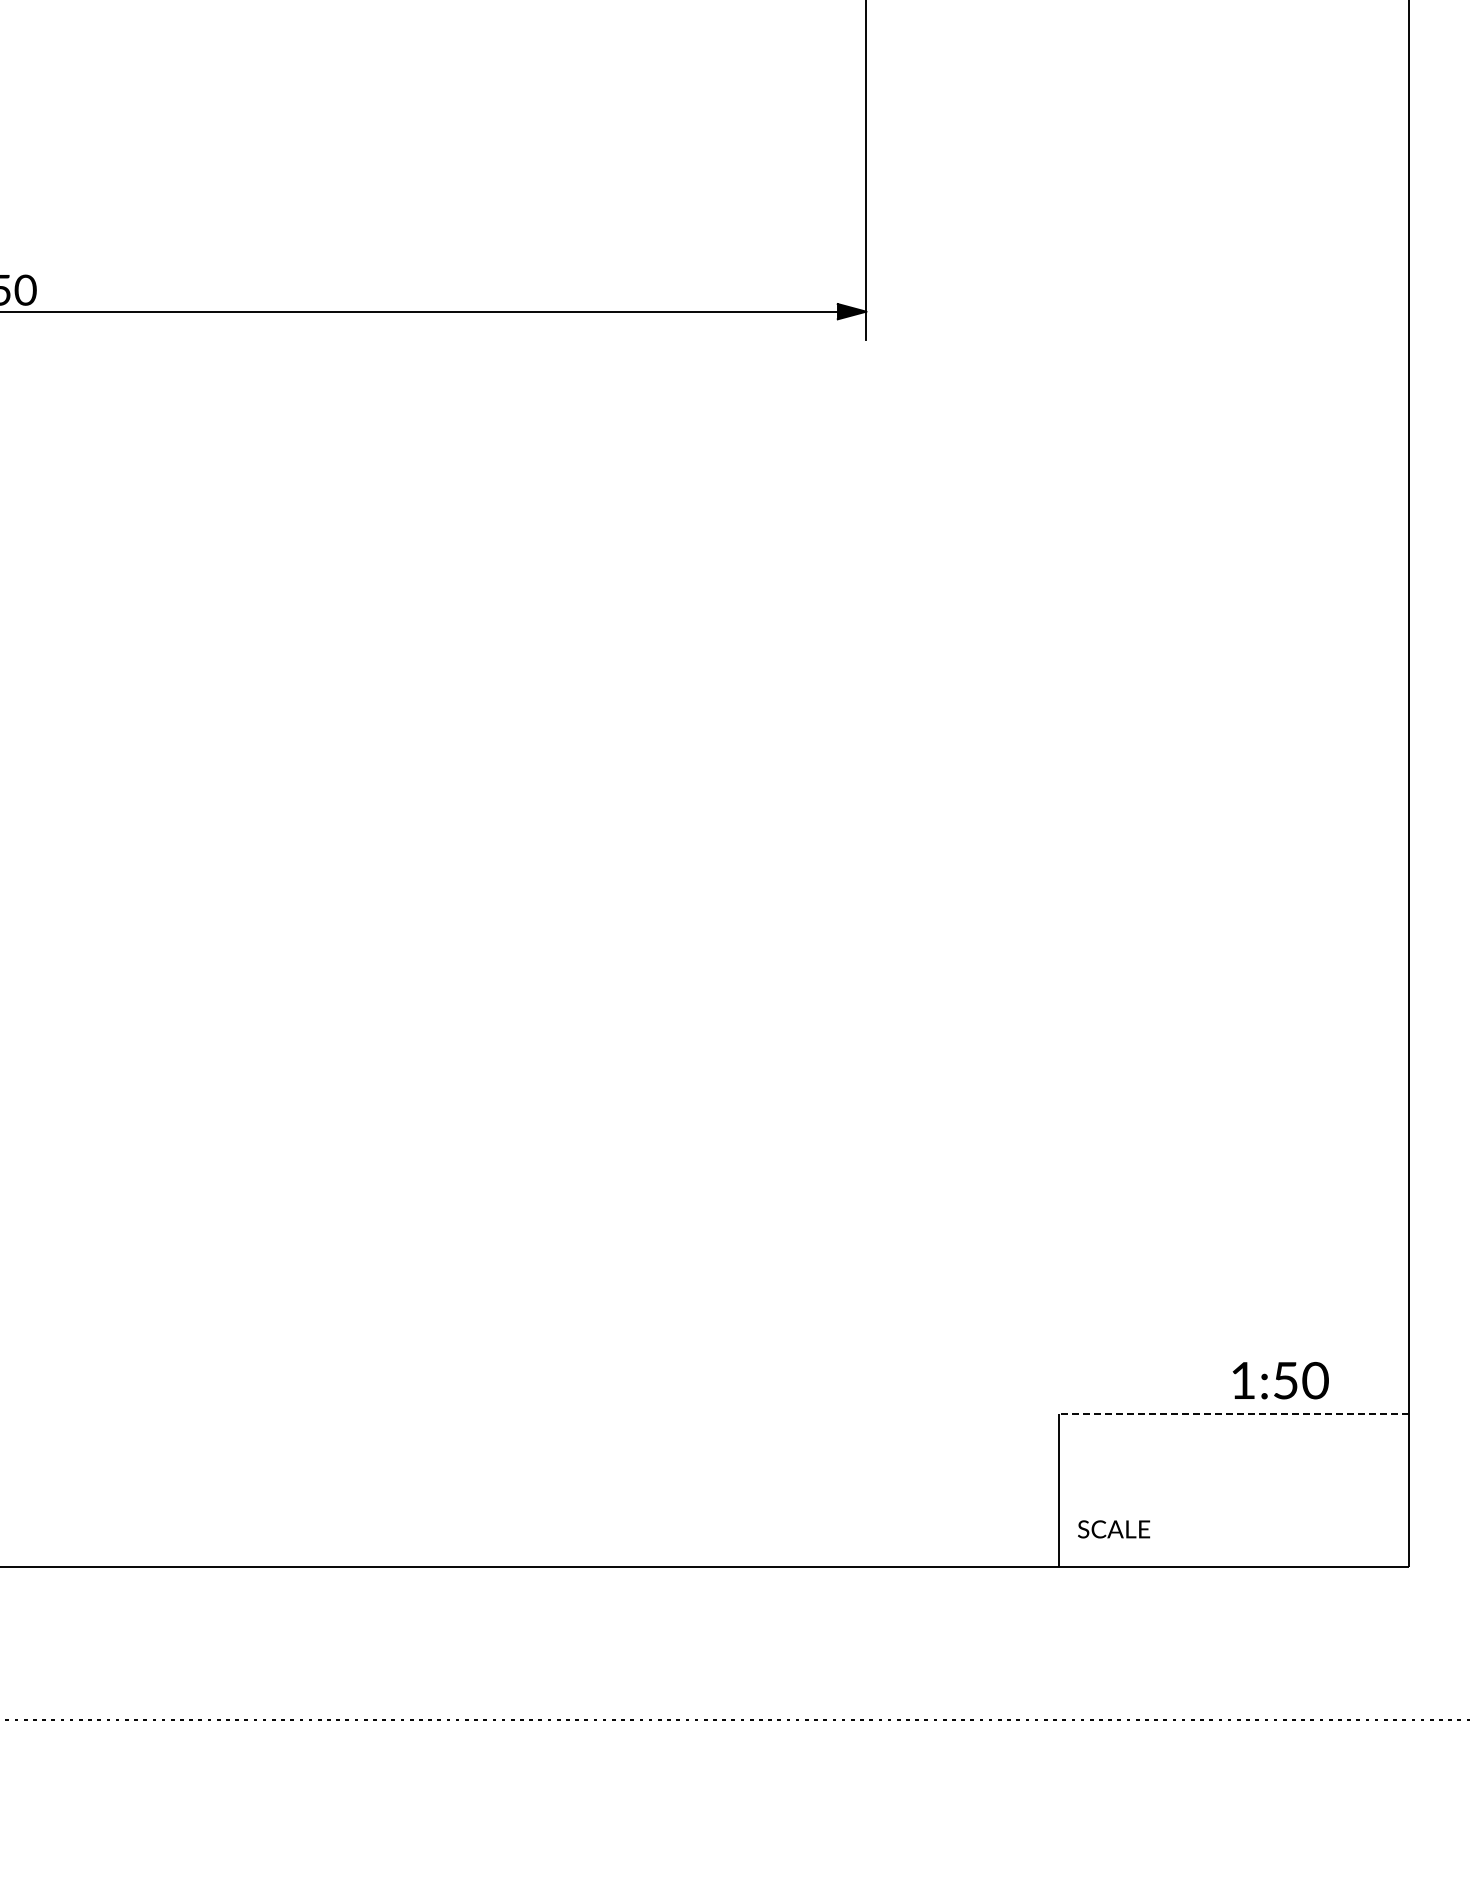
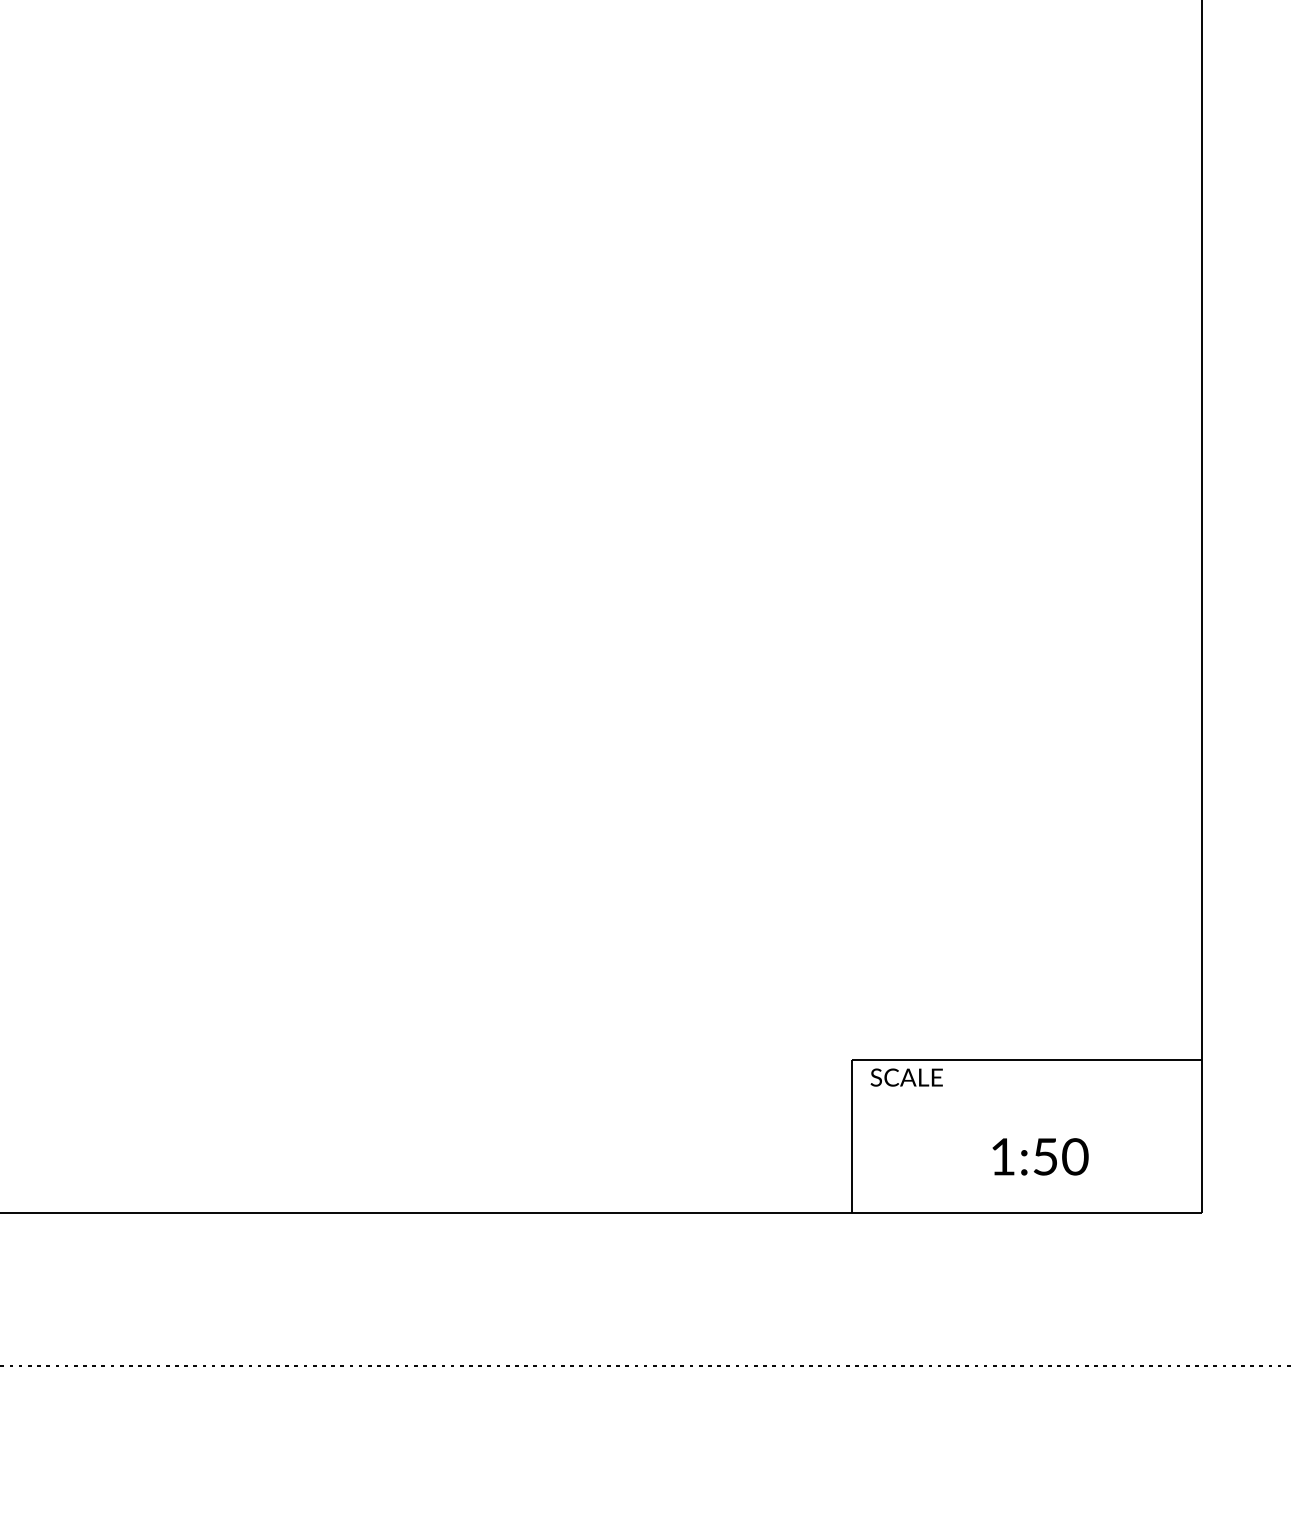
text: (1280, 1380) -> (1040, 1156), moved
line: (1234, 1413) -> (1027, 1059), dashed -> solid
text: (1114, 1529) -> (907, 1077), moved

